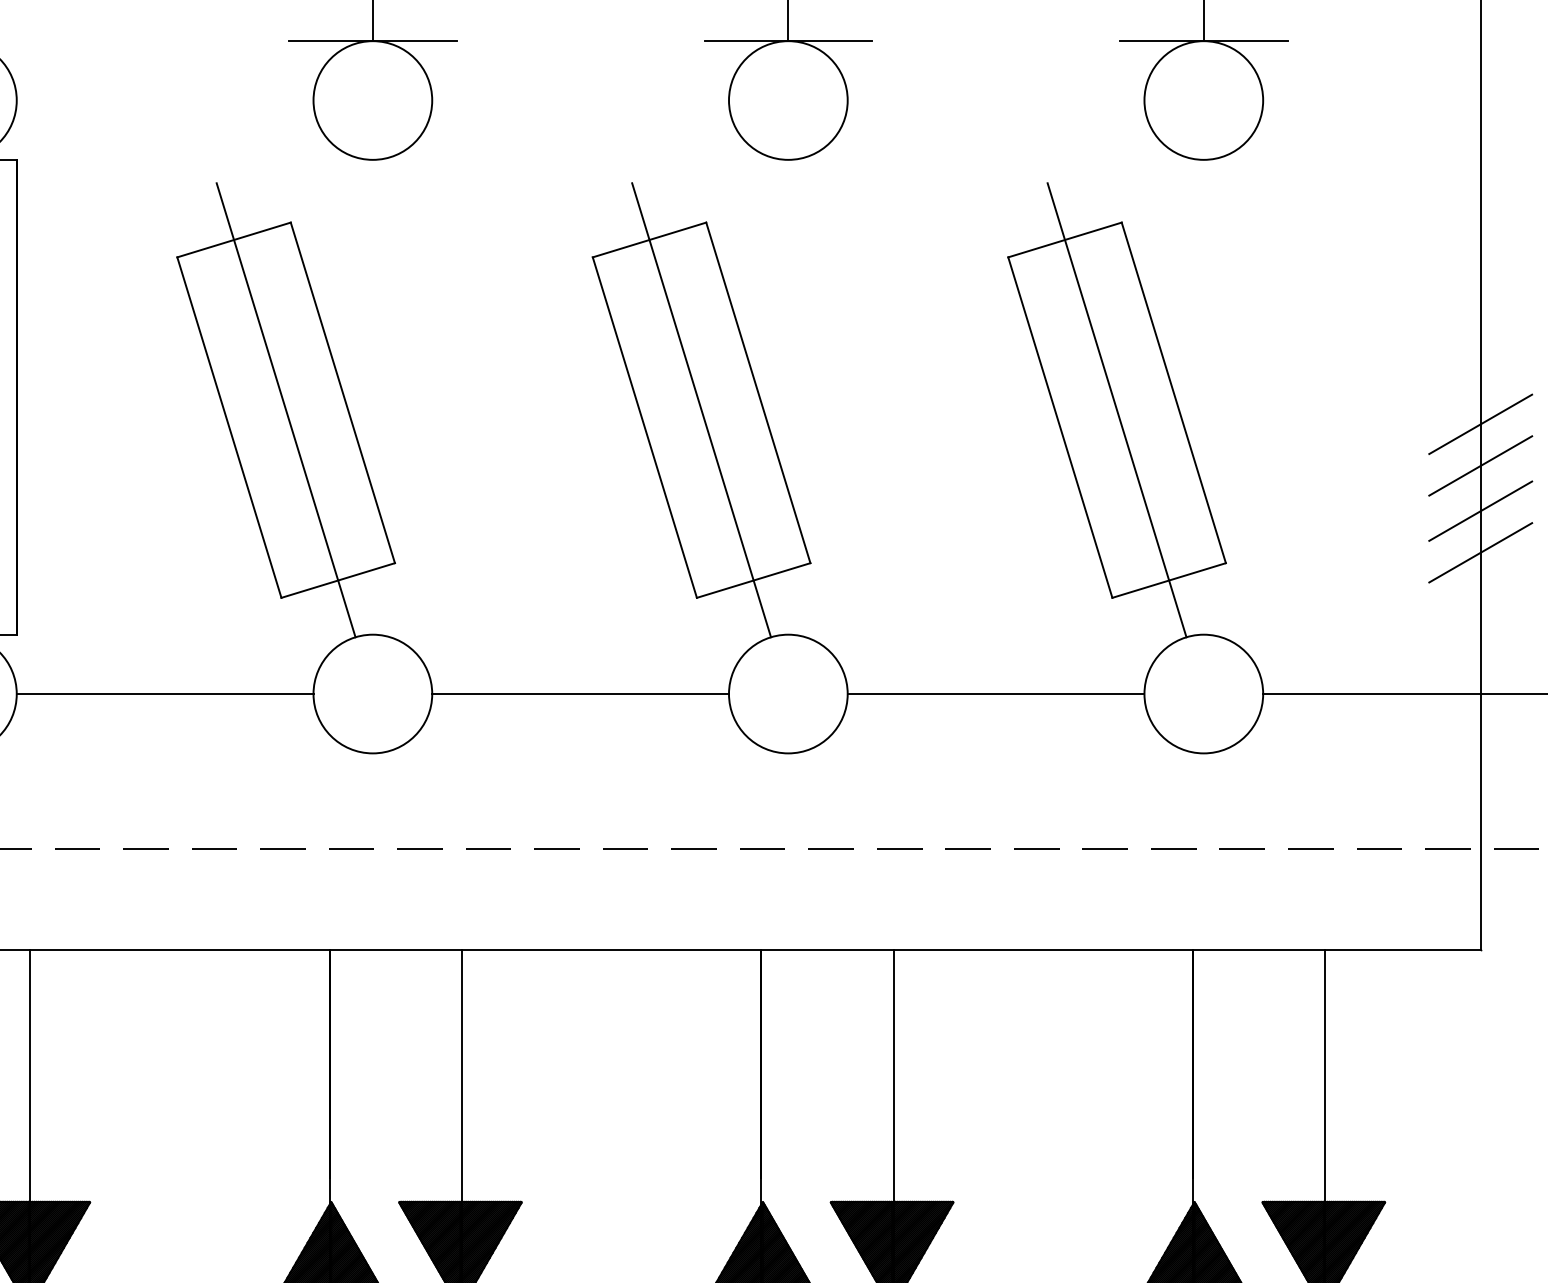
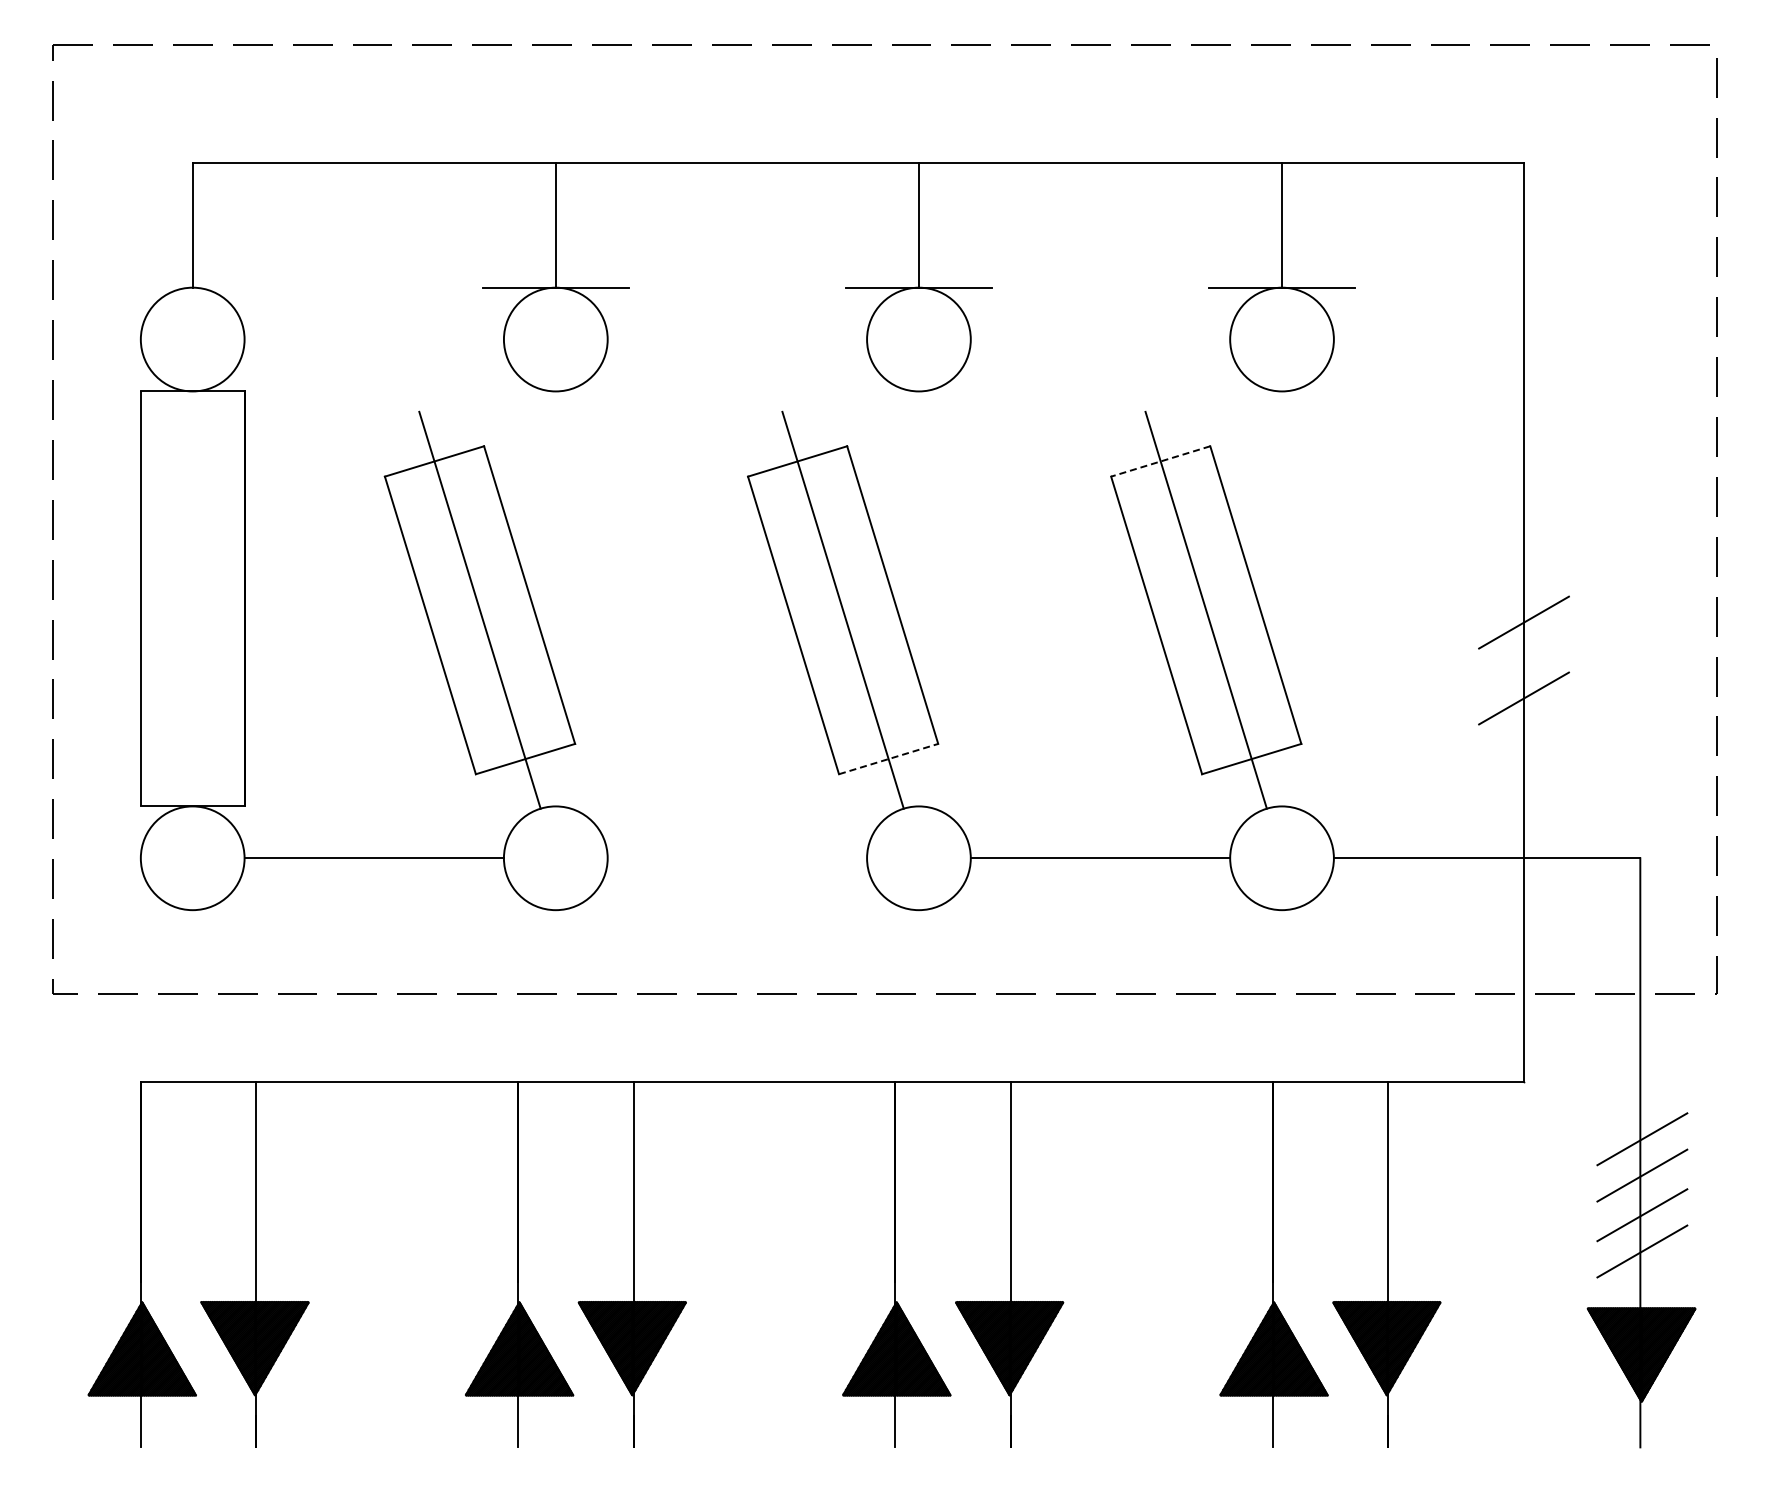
line: (1064, 240) -> (1160, 461), solid -> dashed
line: (1480, 465) -> (1523, 658), removed
line: (1480, 552) -> (1523, 734), removed
line: (753, 581) -> (888, 759), solid -> dashed
line: (580, 694) -> (737, 858), removed

